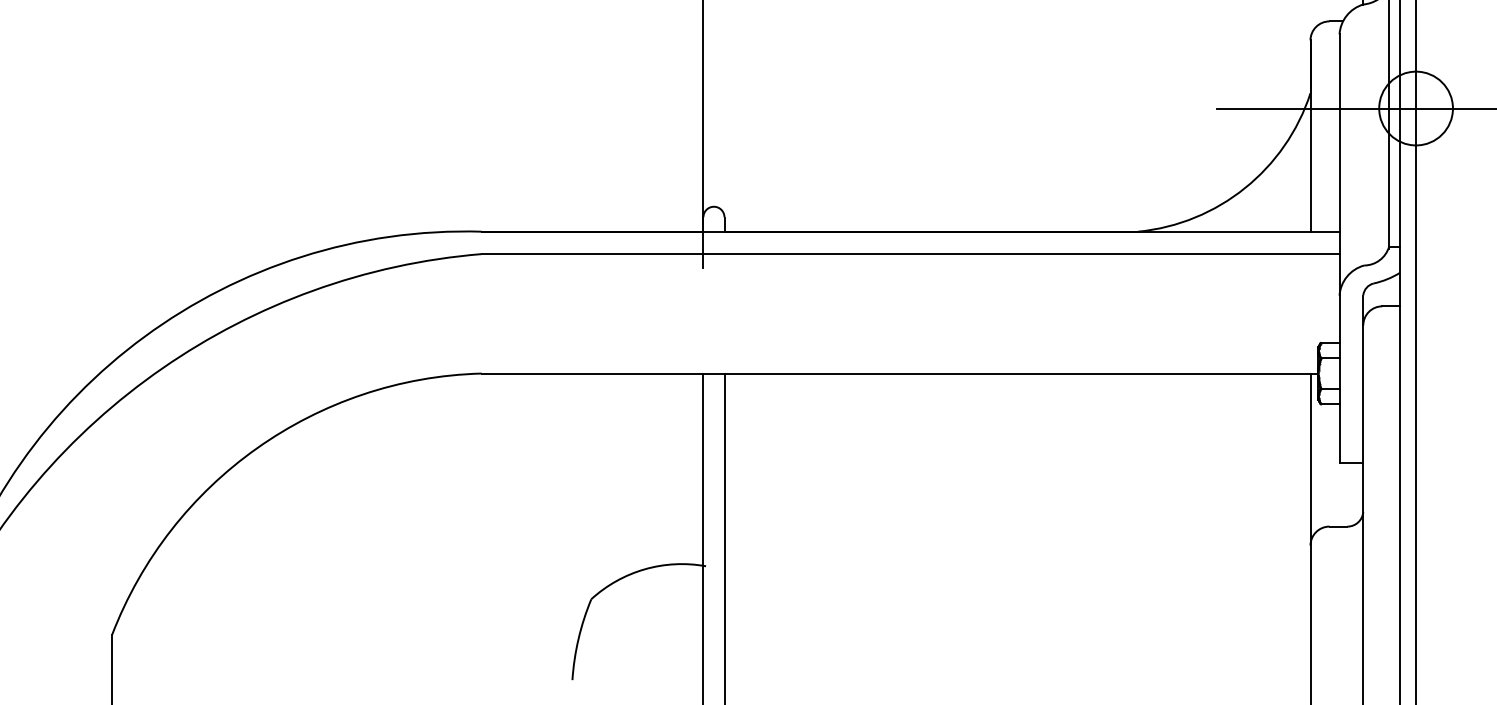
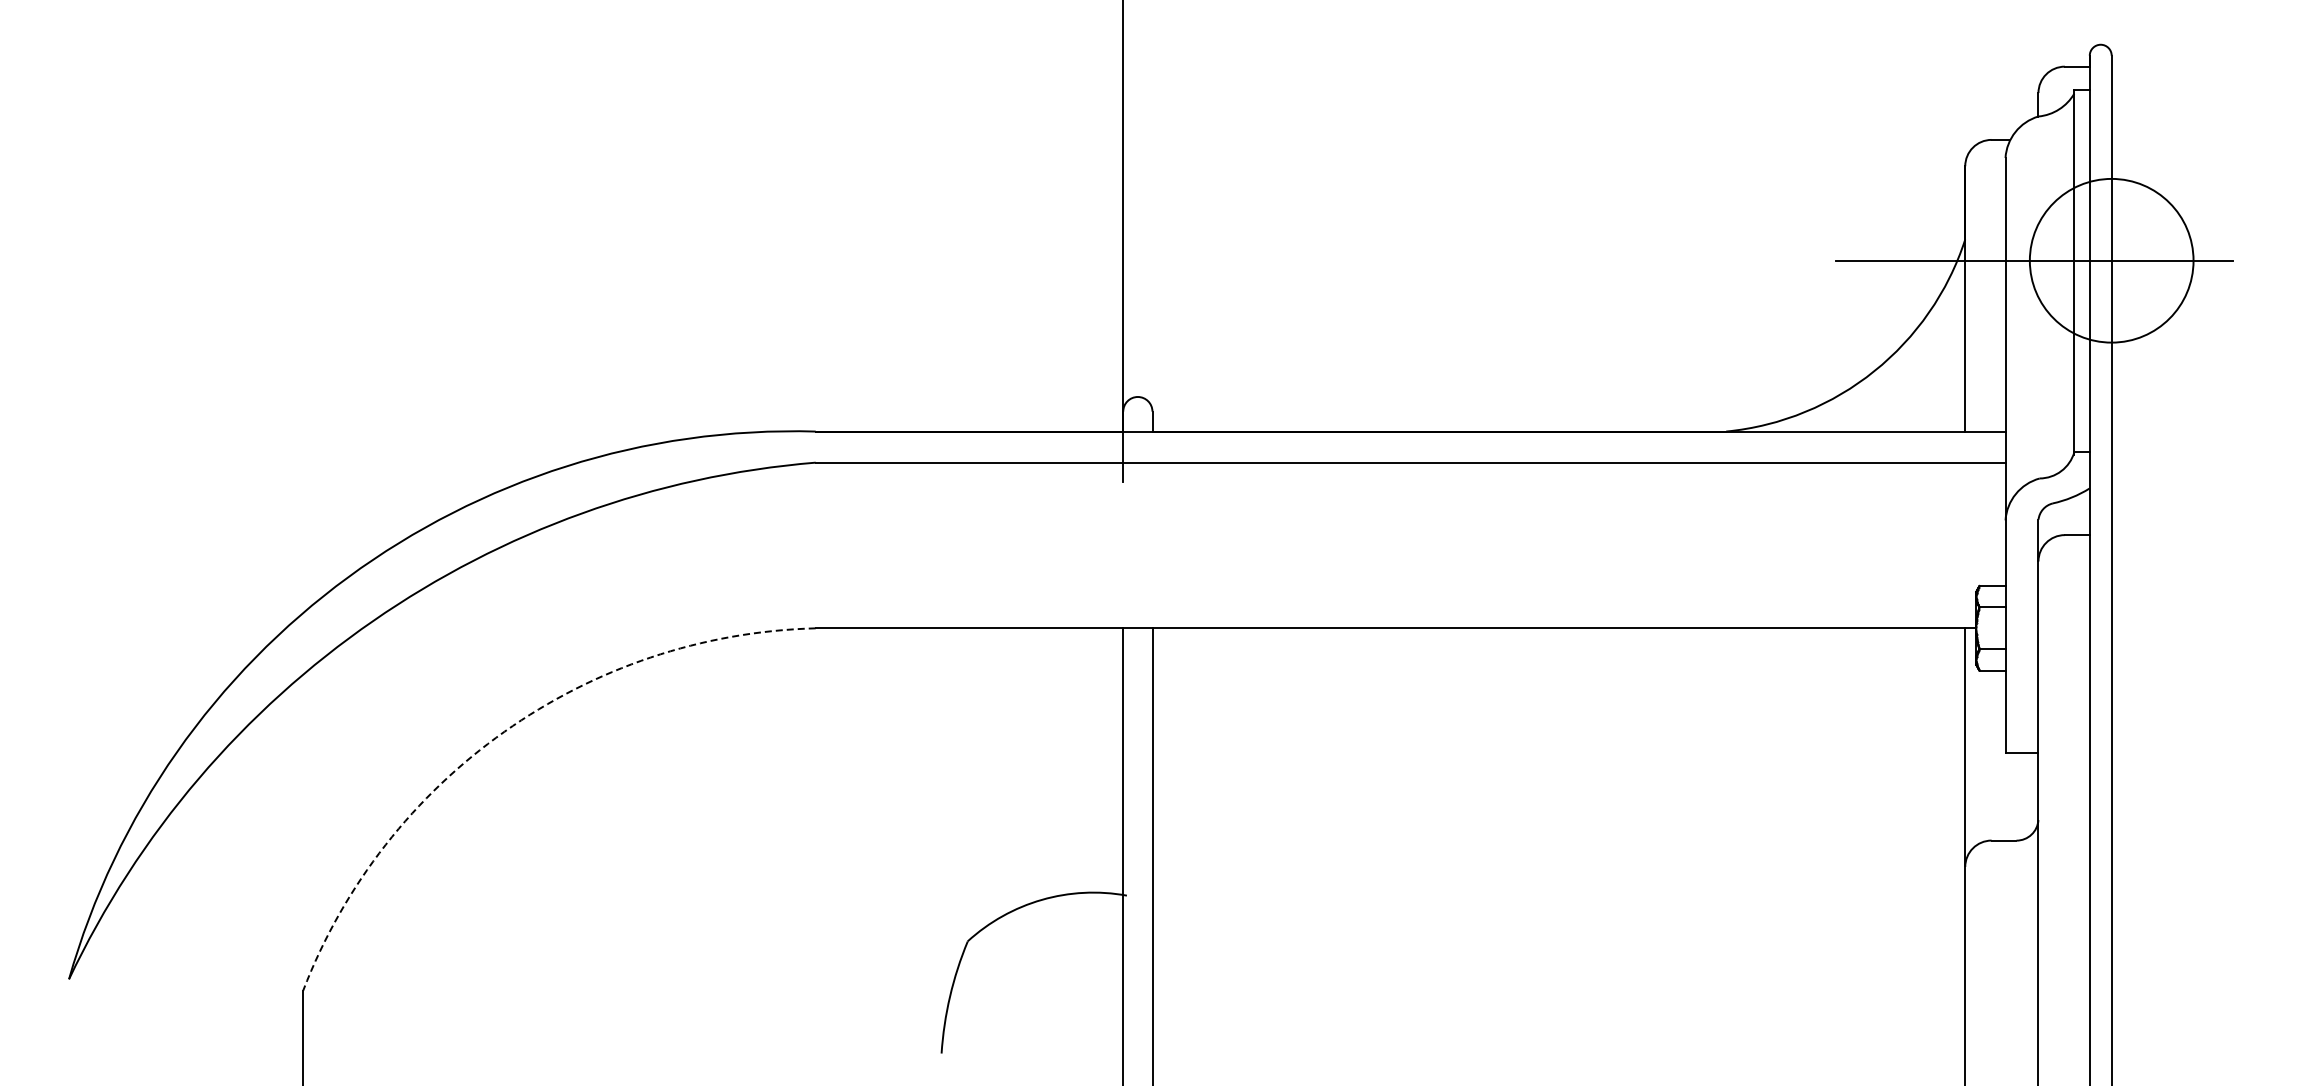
circle: (1415, 108) -> (2111, 260), size x1.6
arc: (257, 447) -> (504, 731), solid -> dashed

